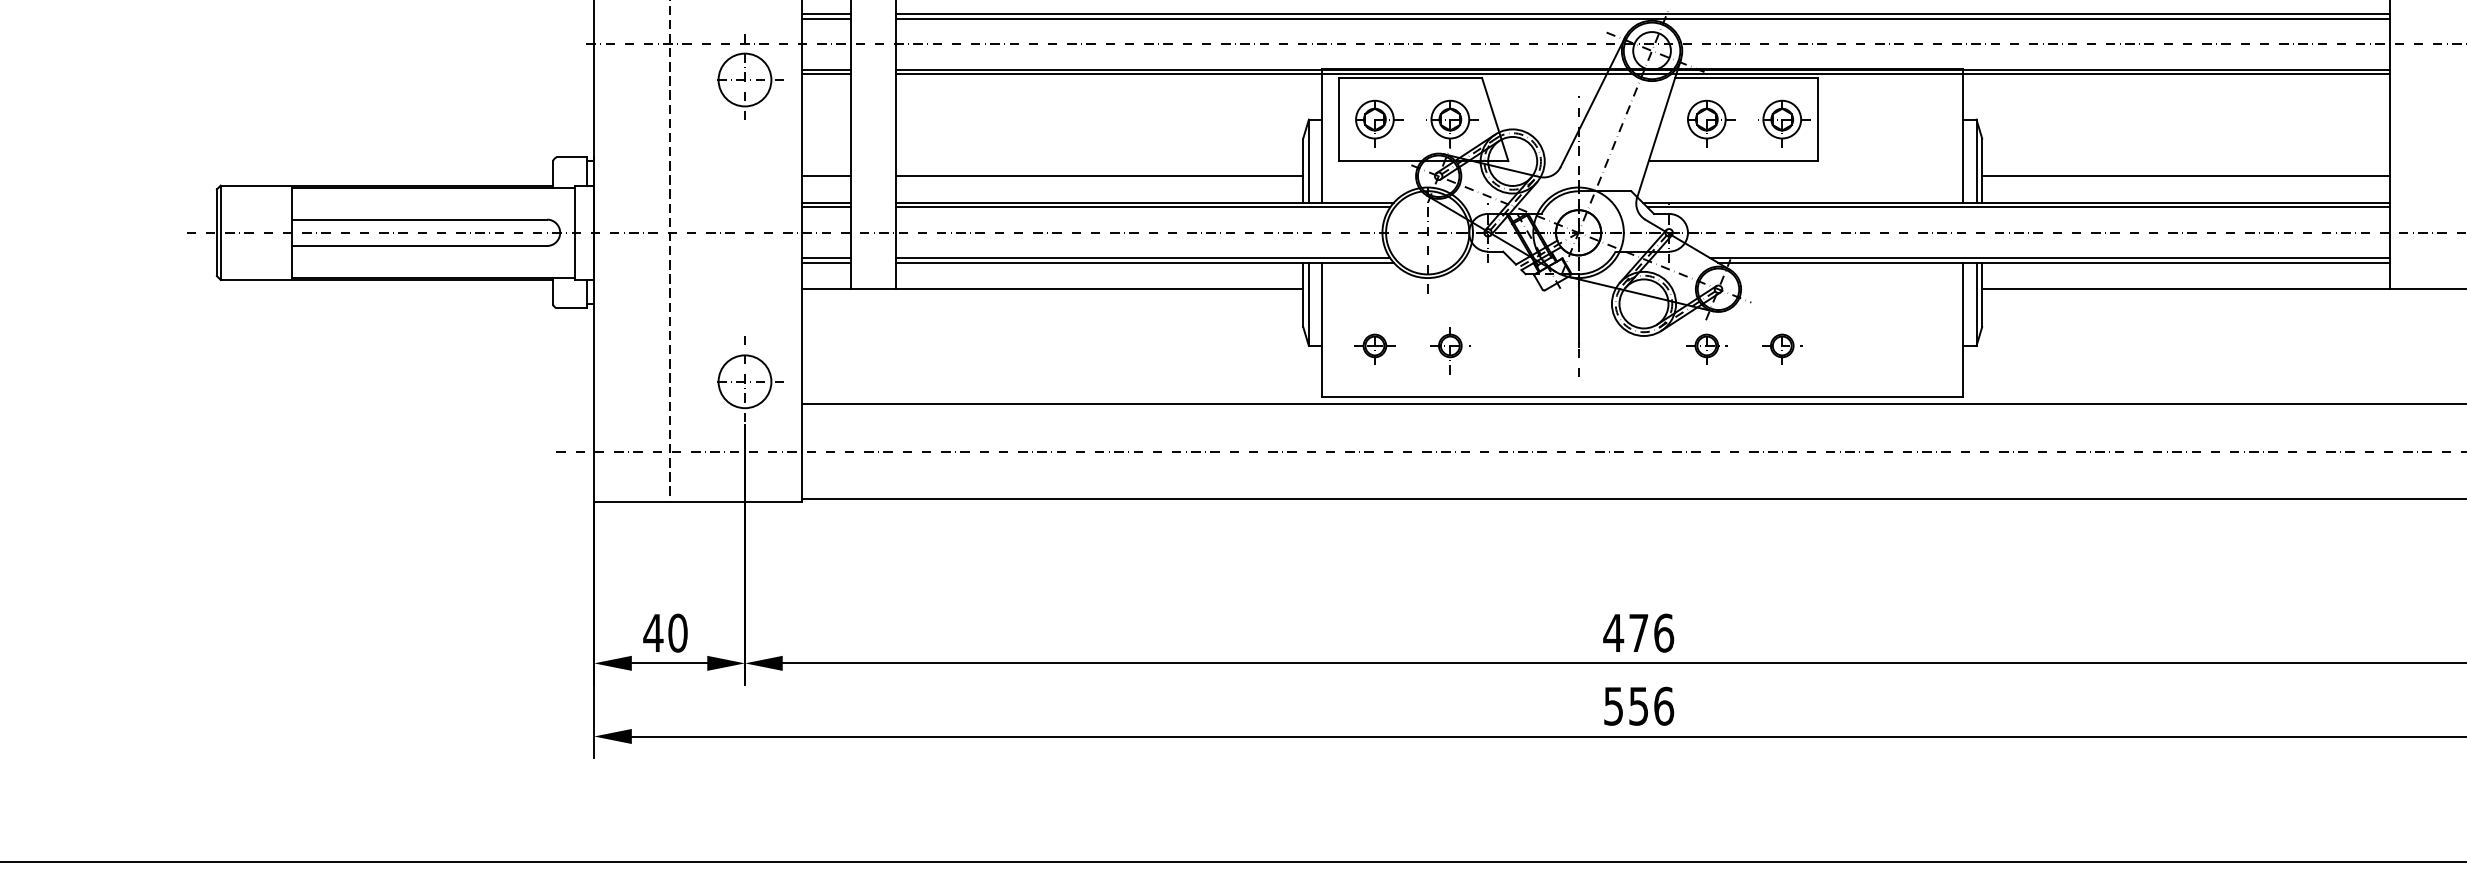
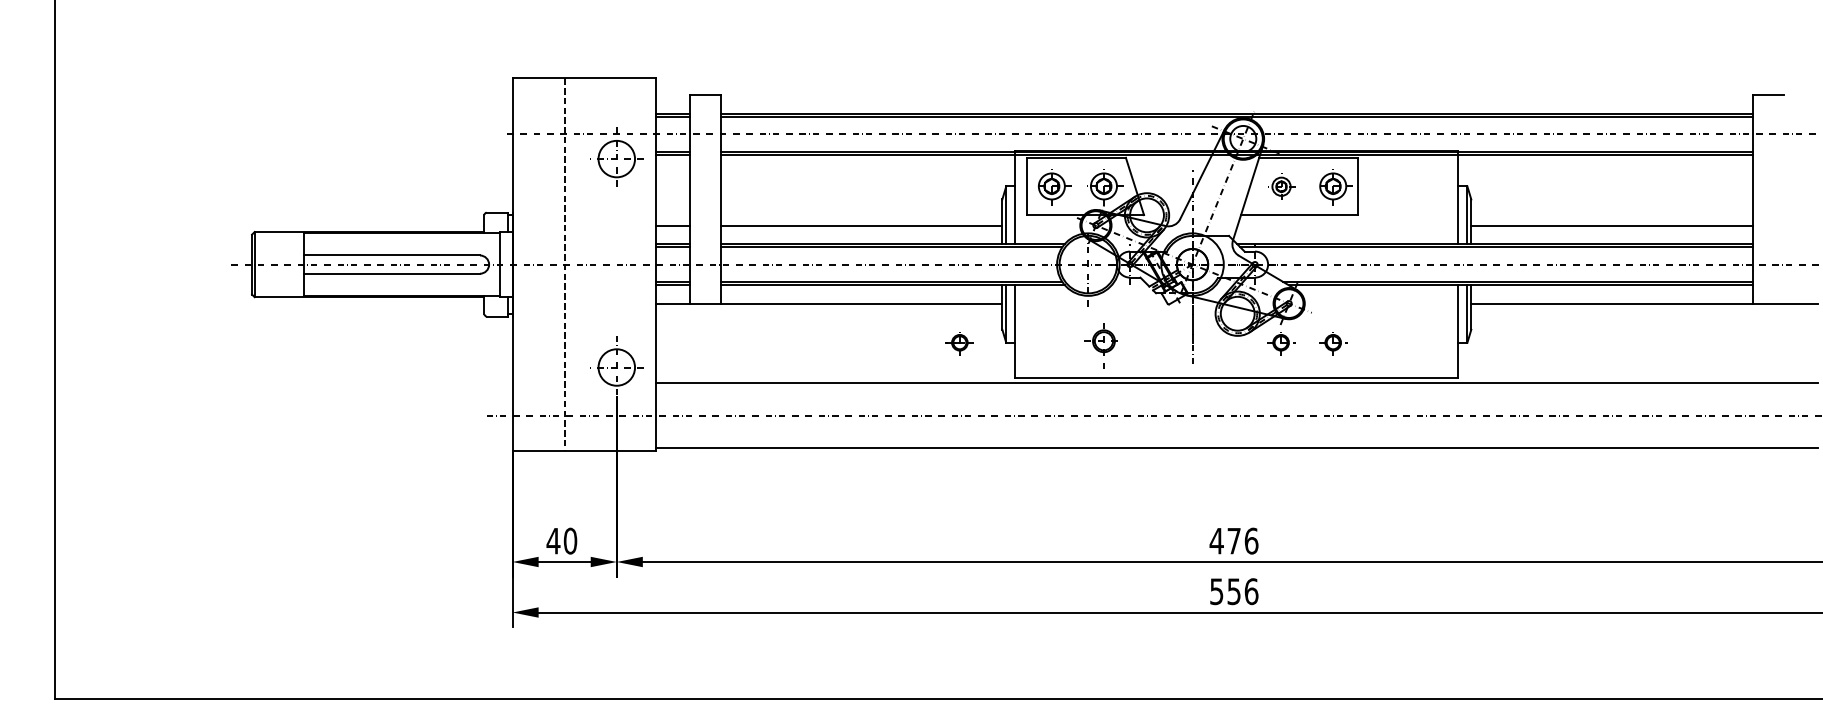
part: (1708, 121) -> (1282, 187), size x0.7
part: (1374, 347) -> (959, 343), moved
part: (1449, 351) -> (1103, 346), size x1.4

